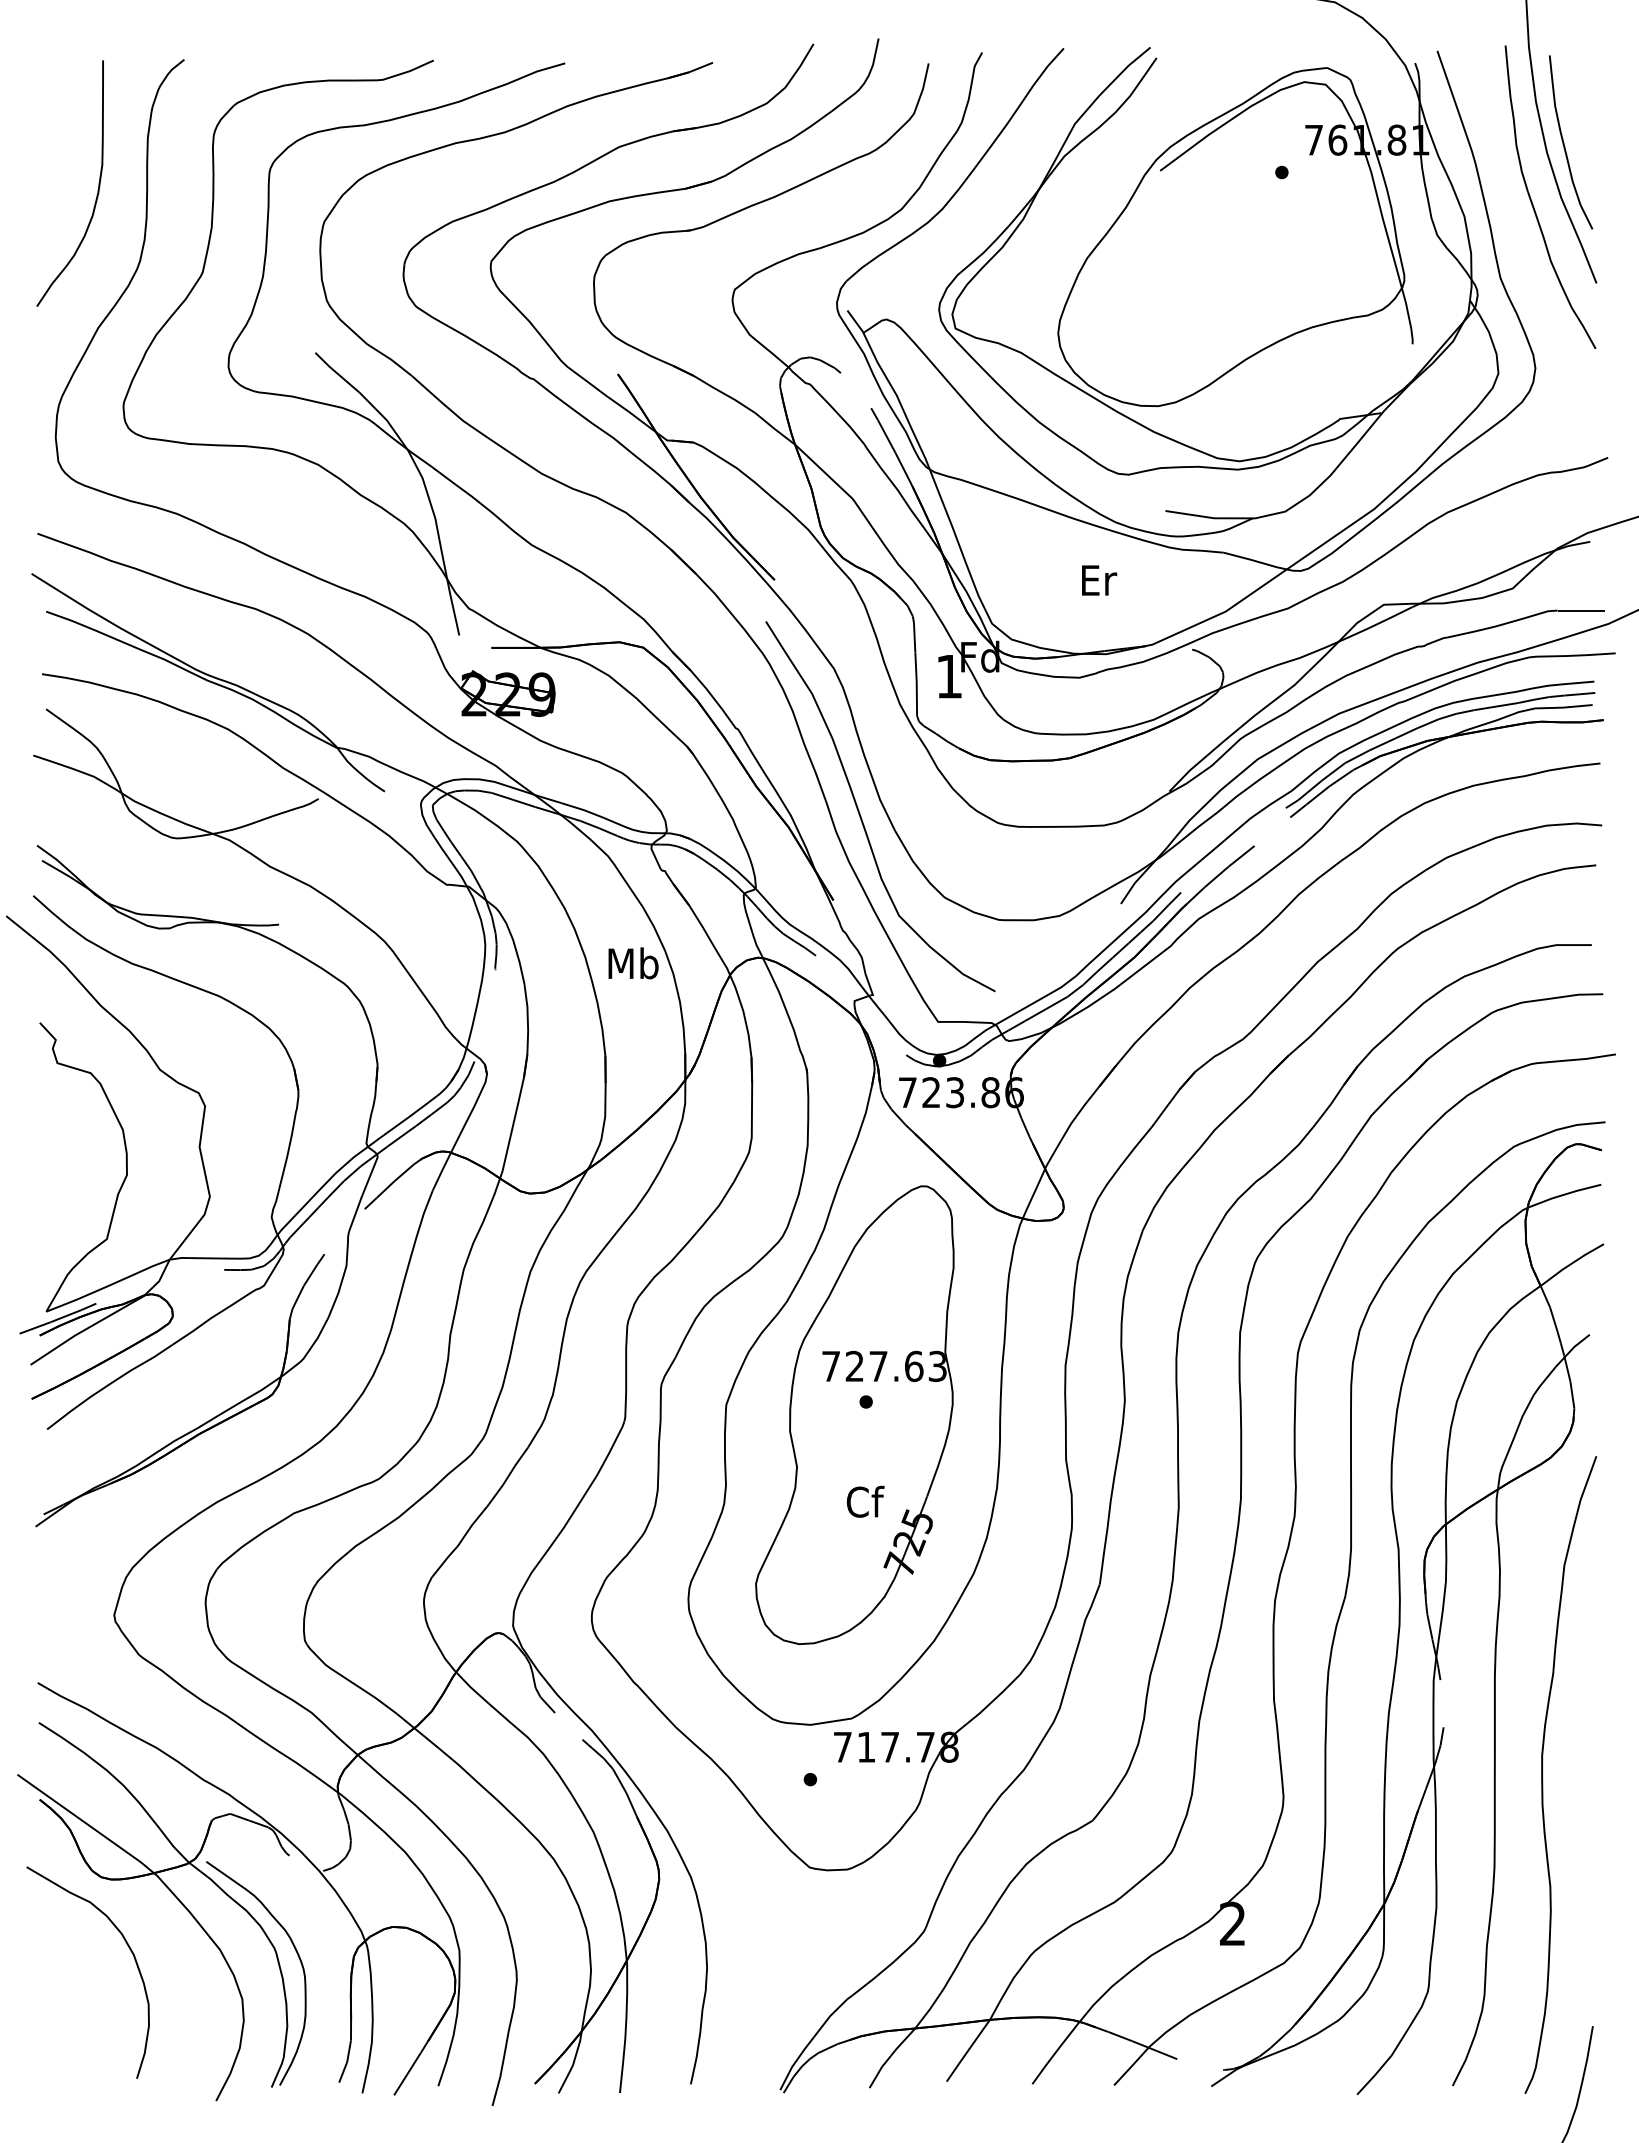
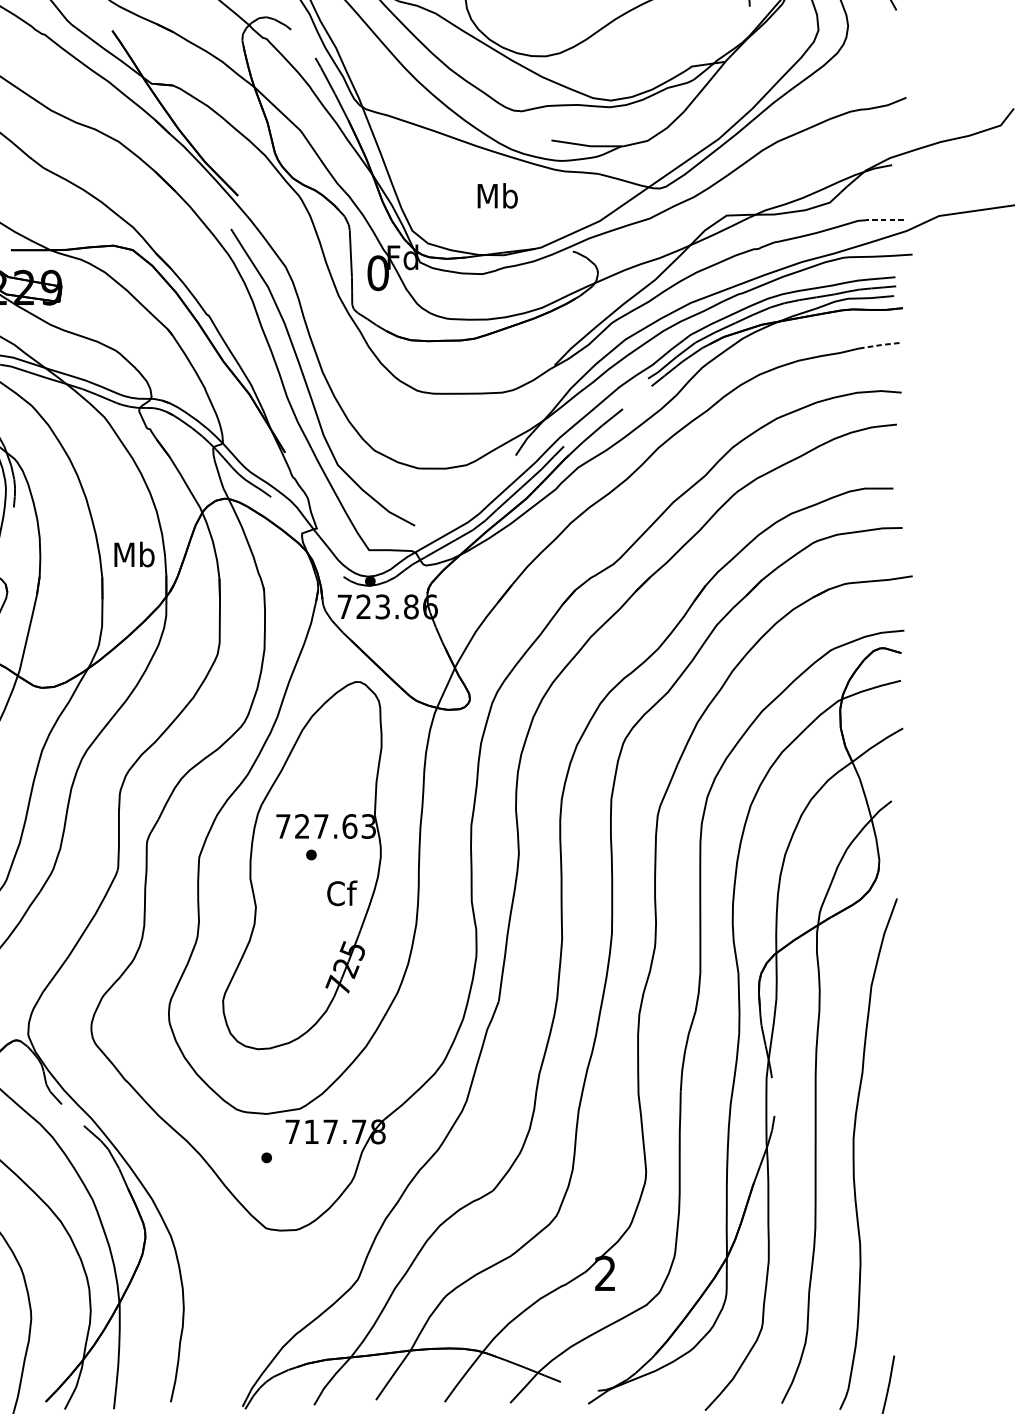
text: (1098, 580) -> (497, 196), Er -> Mb
line: (1581, 610) -> (885, 220), solid -> dashed
text: (949, 676) -> (378, 273), 1 -> 0
line: (1575, 766) -> (880, 345), solid -> dashed
text: (633, 963) -> (134, 554), moved
text: (865, 1501) -> (342, 893), moved

